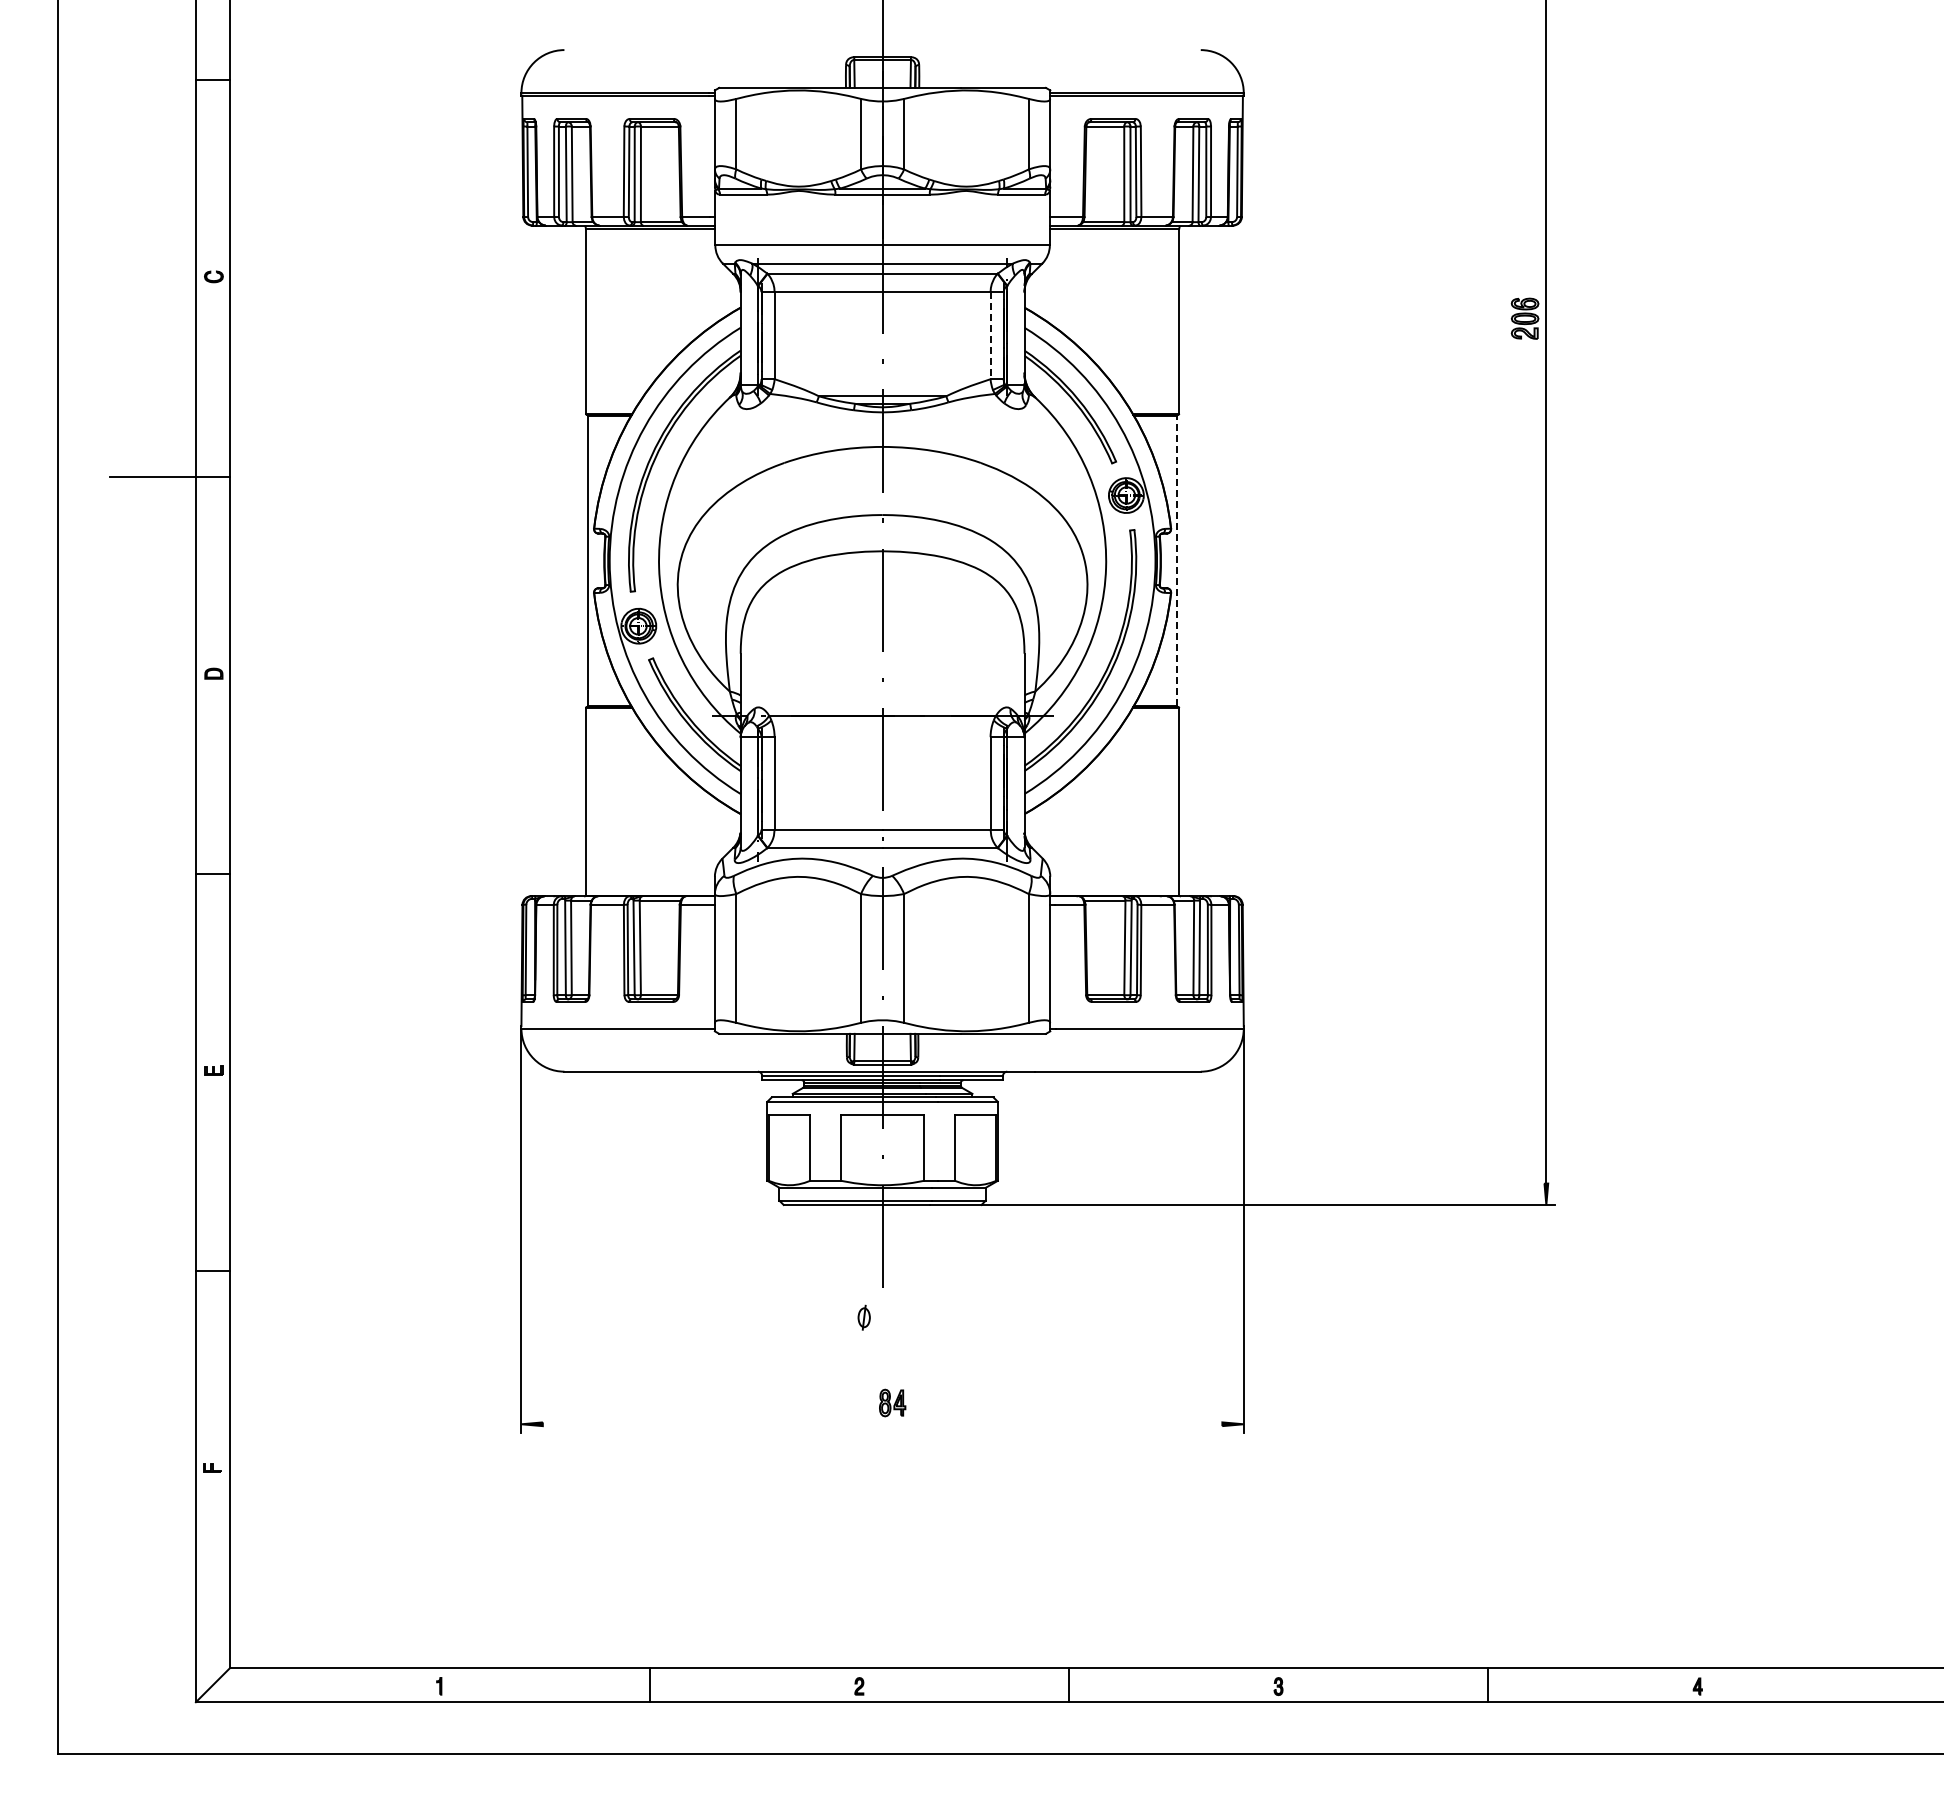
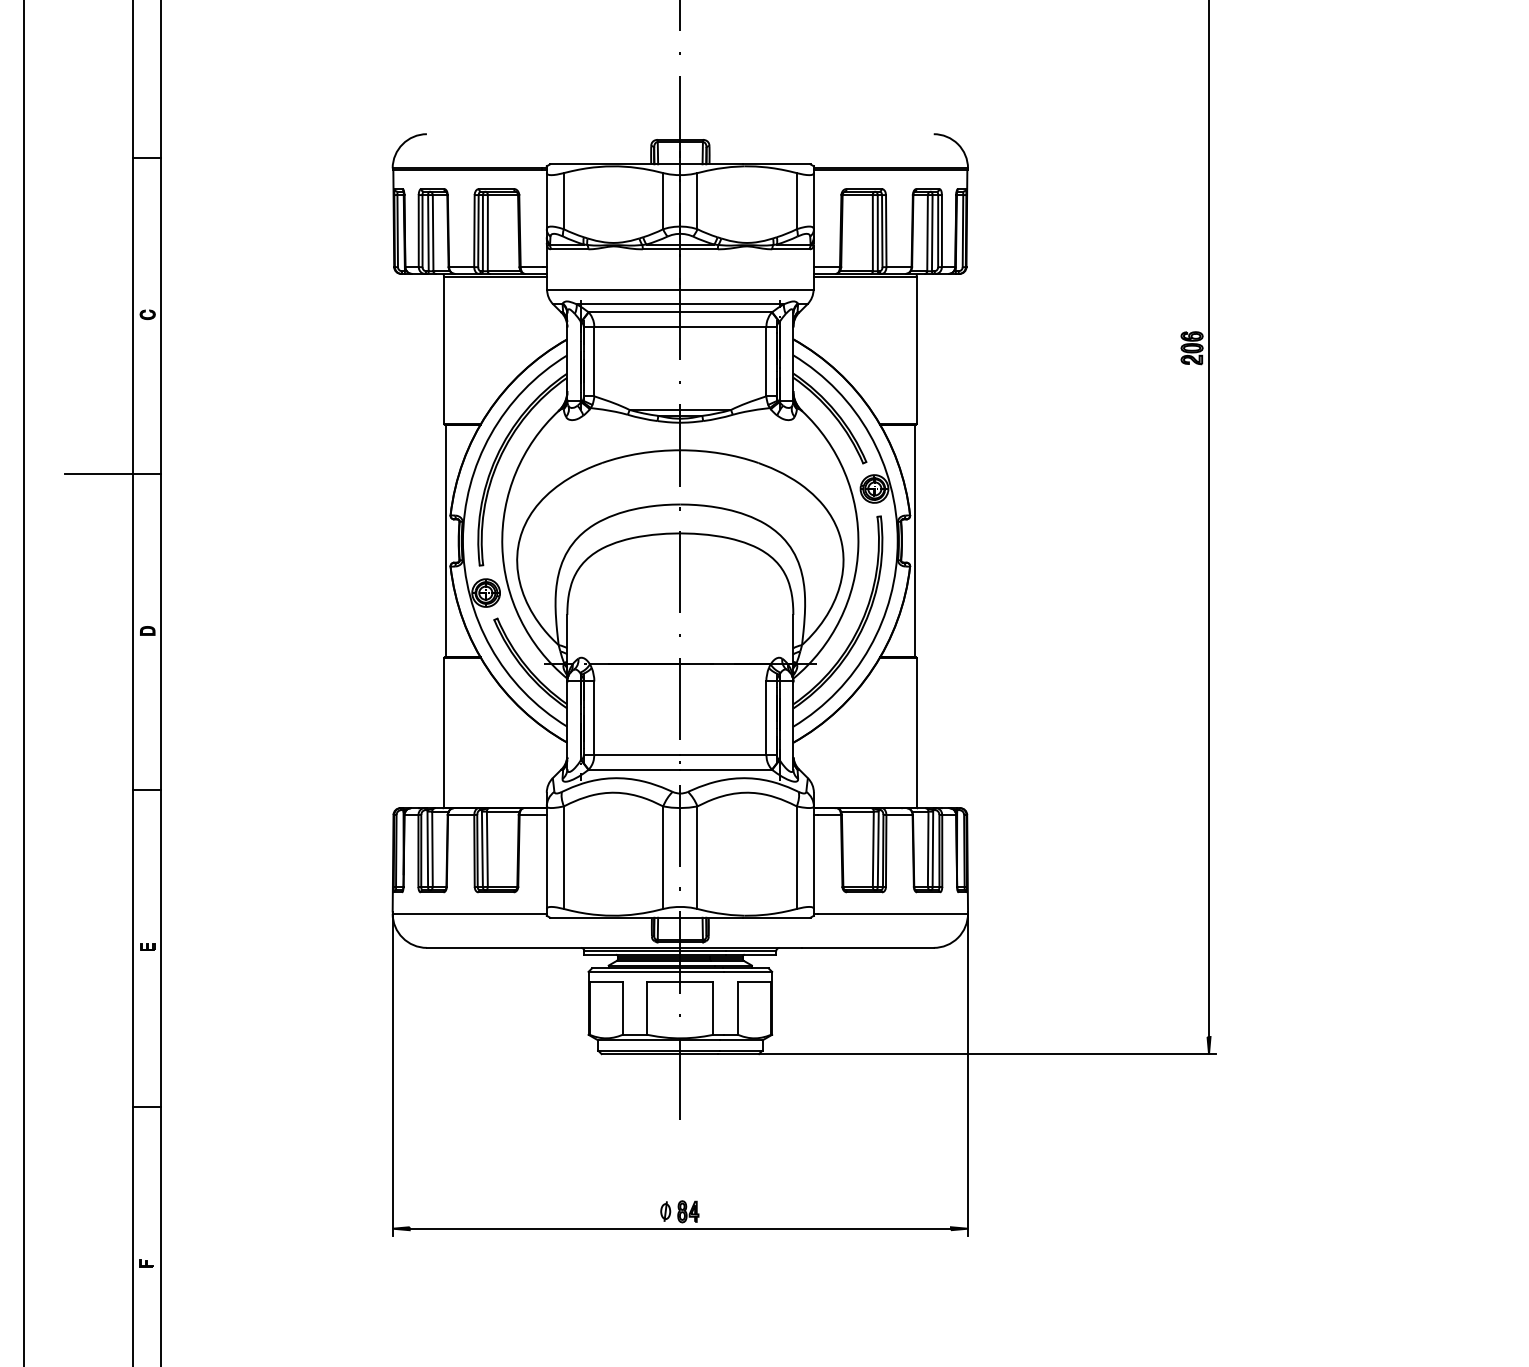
line: (990, 335) -> (766, 361), dashed -> solid
line: (1177, 560) -> (915, 540), dashed -> solid
part: (863, 1317) -> (665, 1211), moved
line: (882, 1424) -> (680, 1228), added

